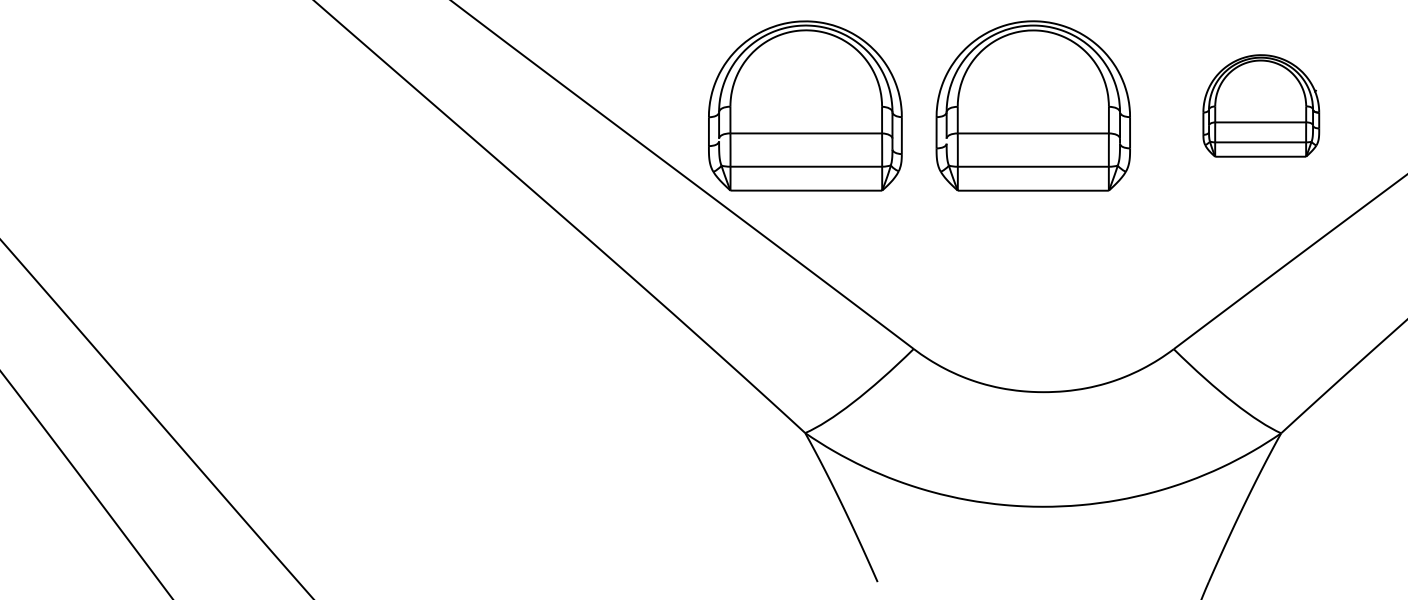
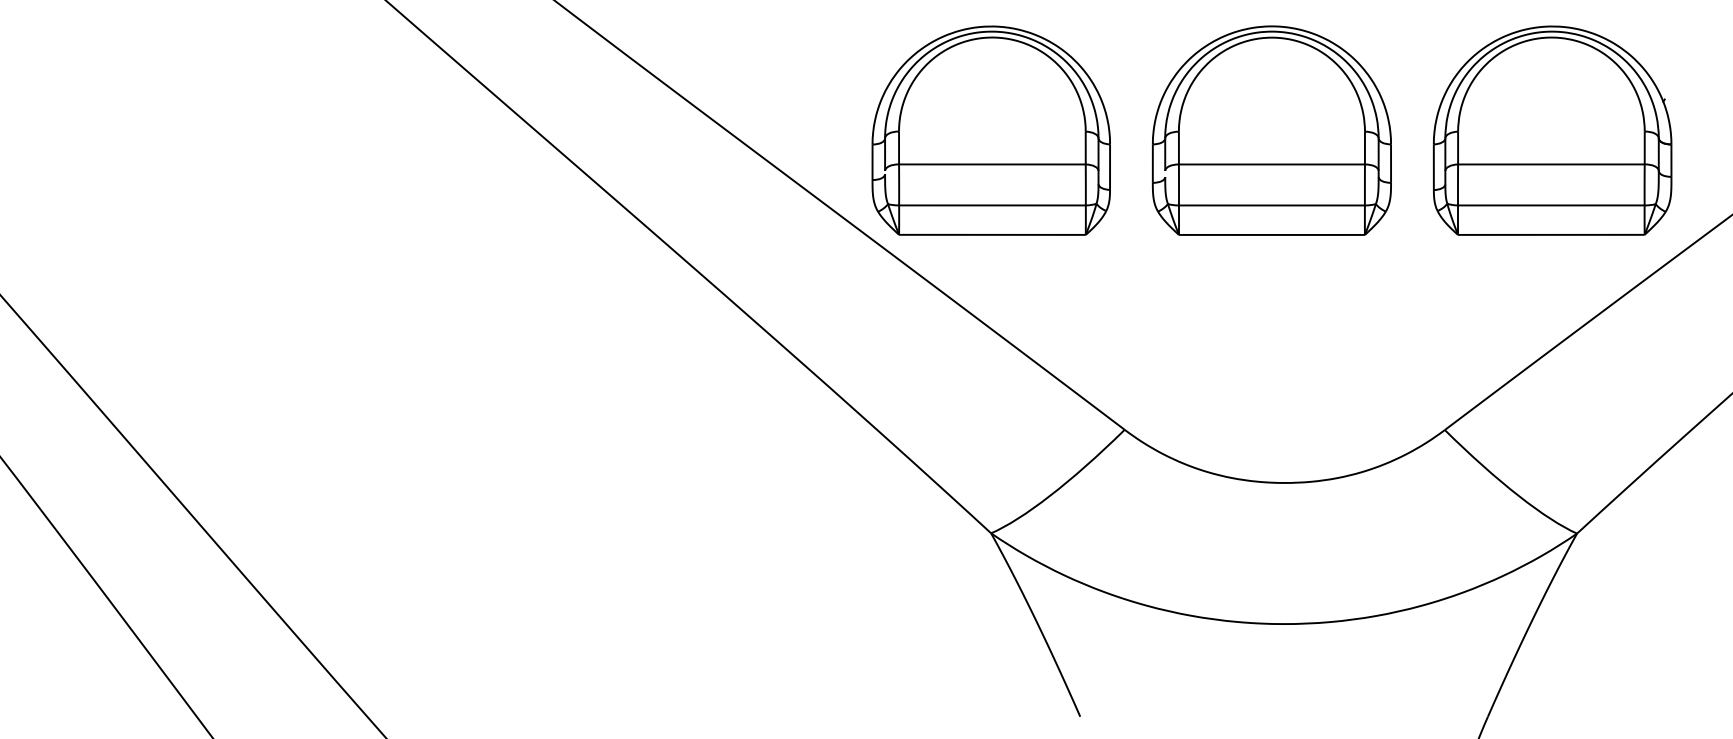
part: (1261, 105) -> (1552, 130), size x1.67

